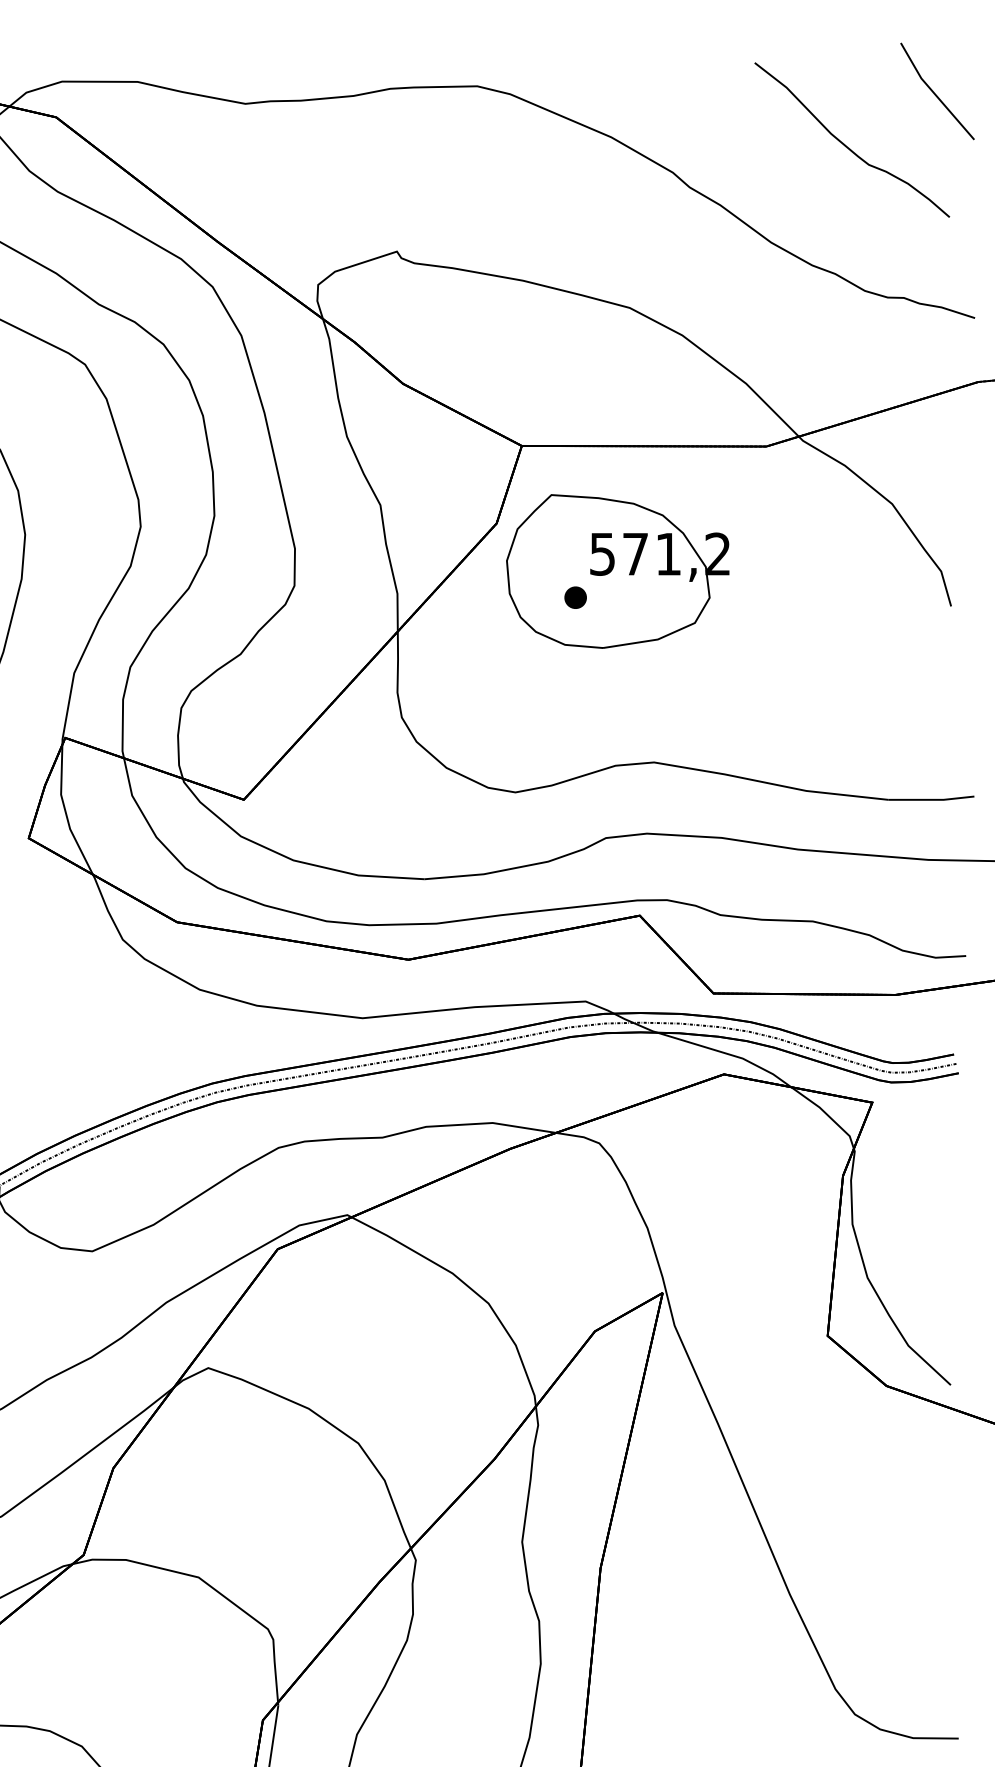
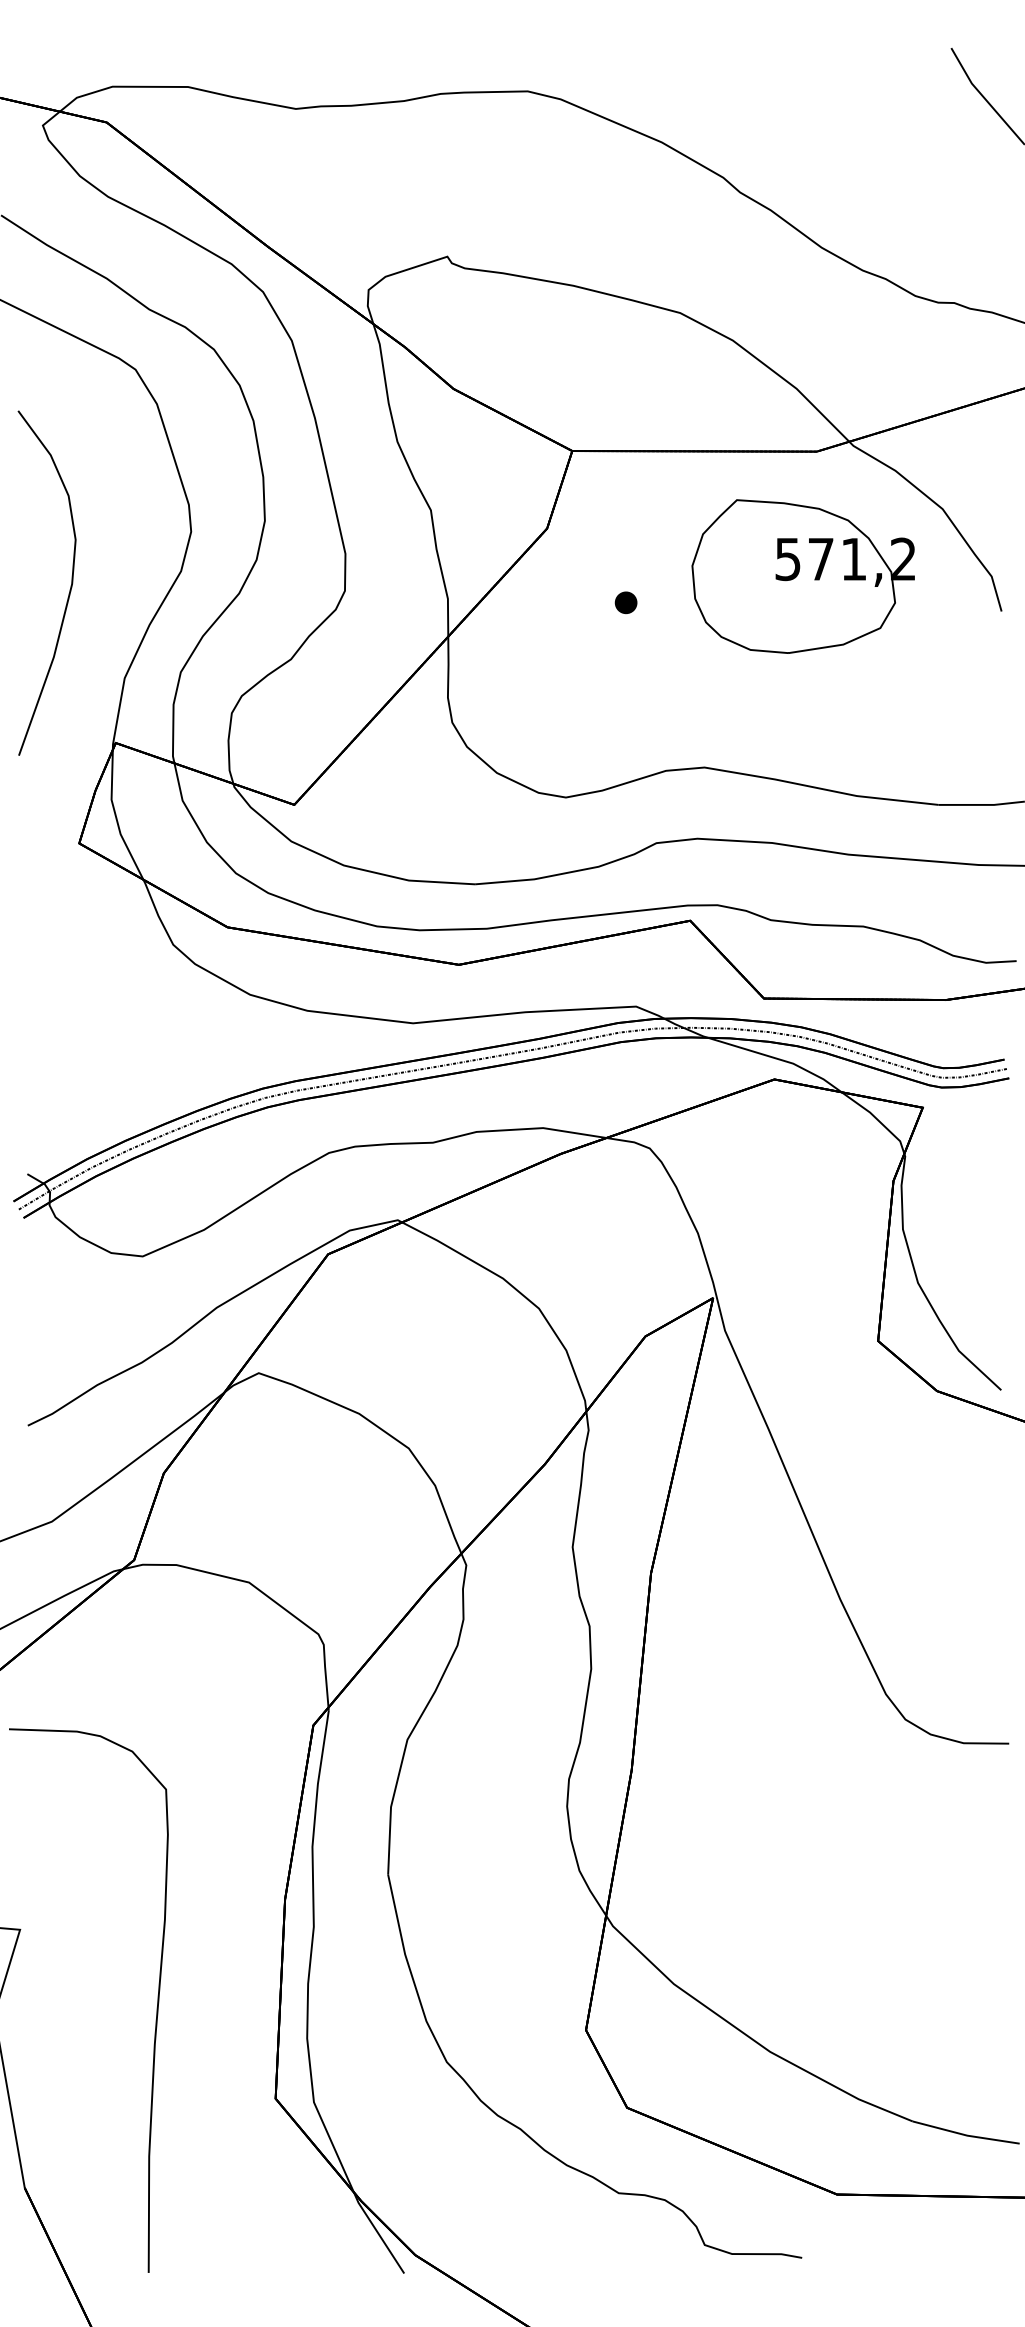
curve: (848, 146) -> (898, 151), removed
part: (617, 571) -> (802, 576), moved

